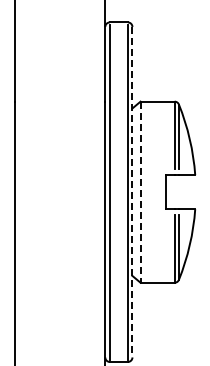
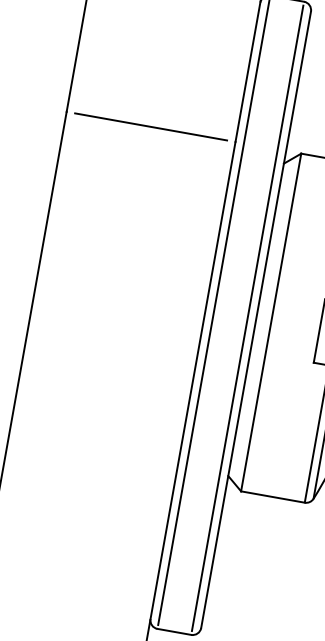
line: (59, 101) -> (150, 126), added
line: (132, 192) -> (256, 320), dashed -> solid
line: (140, 192) -> (270, 323), dashed -> solid

